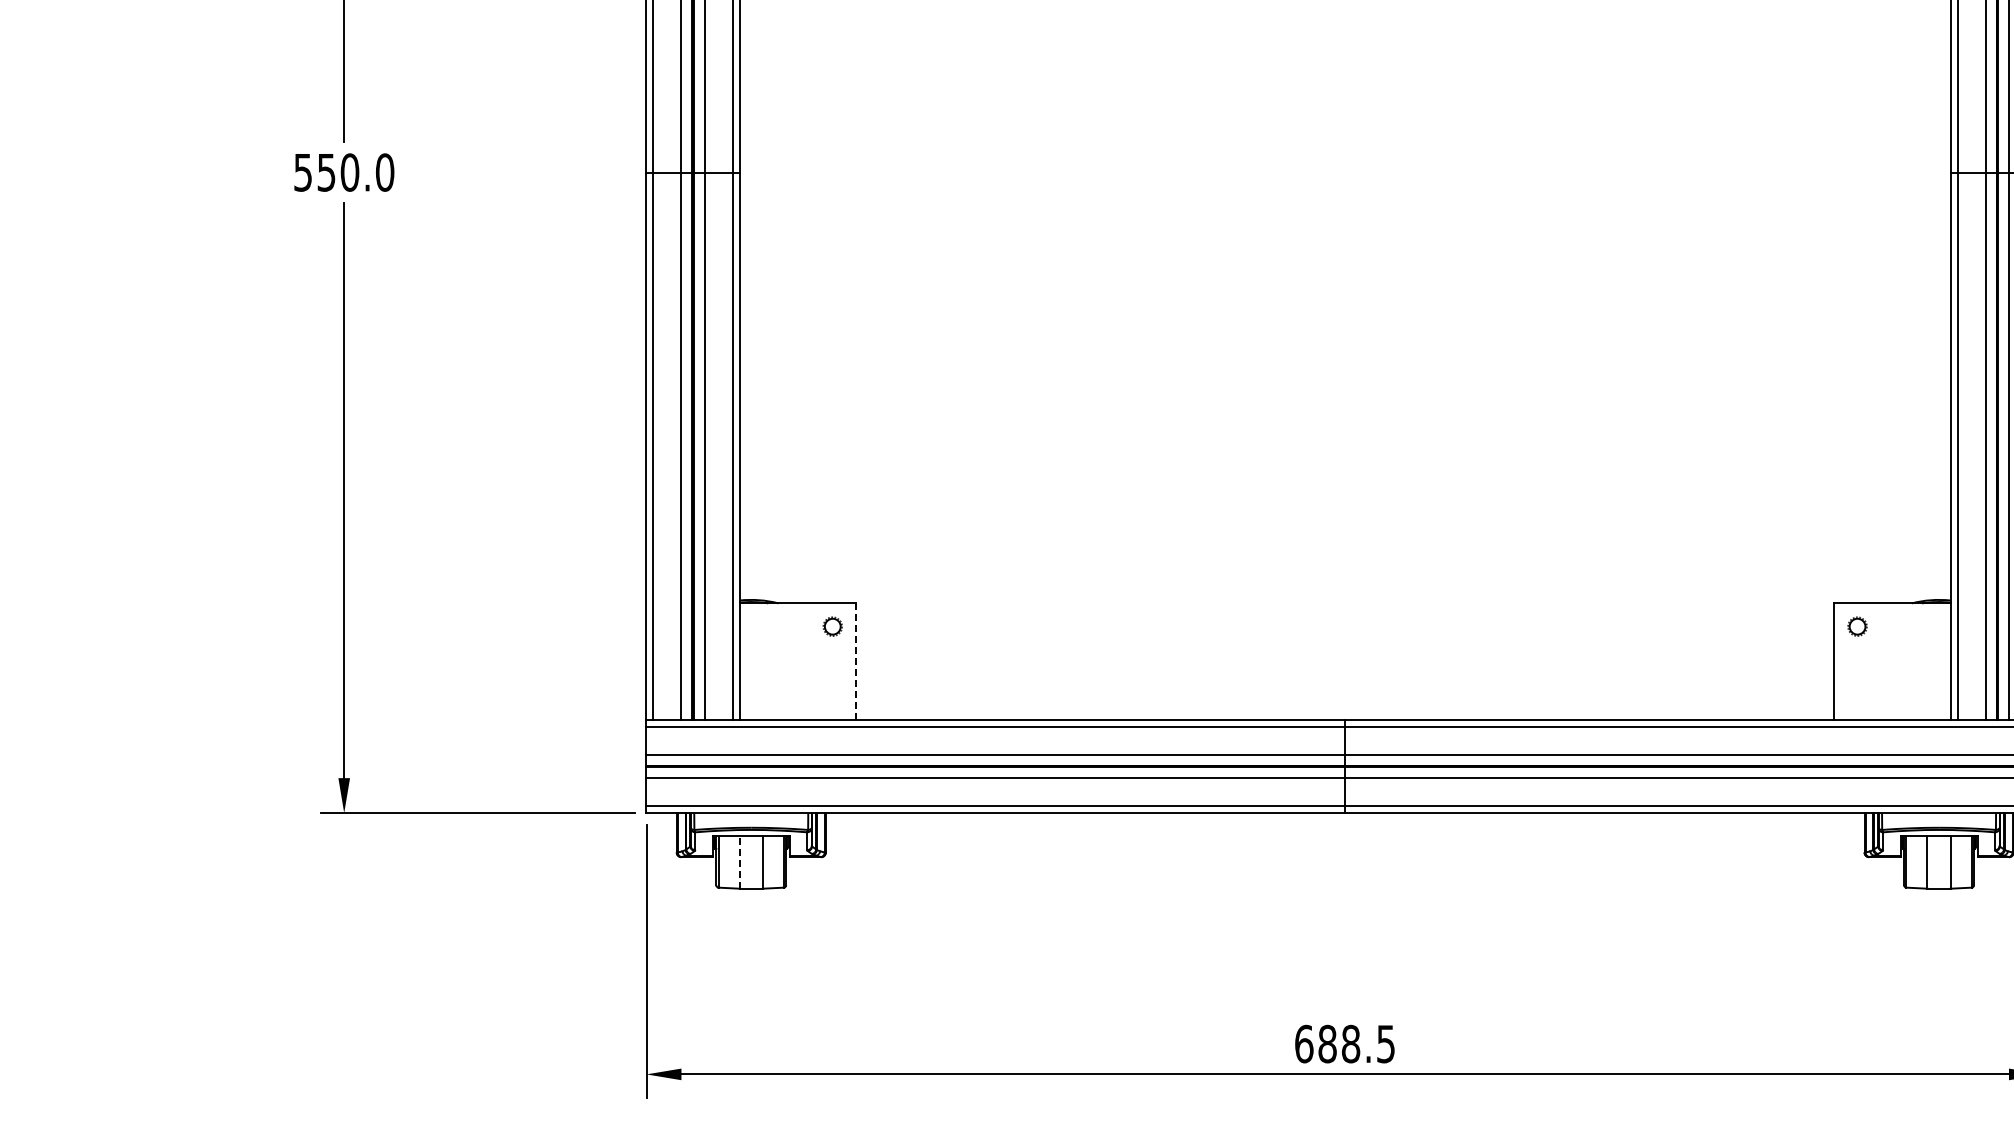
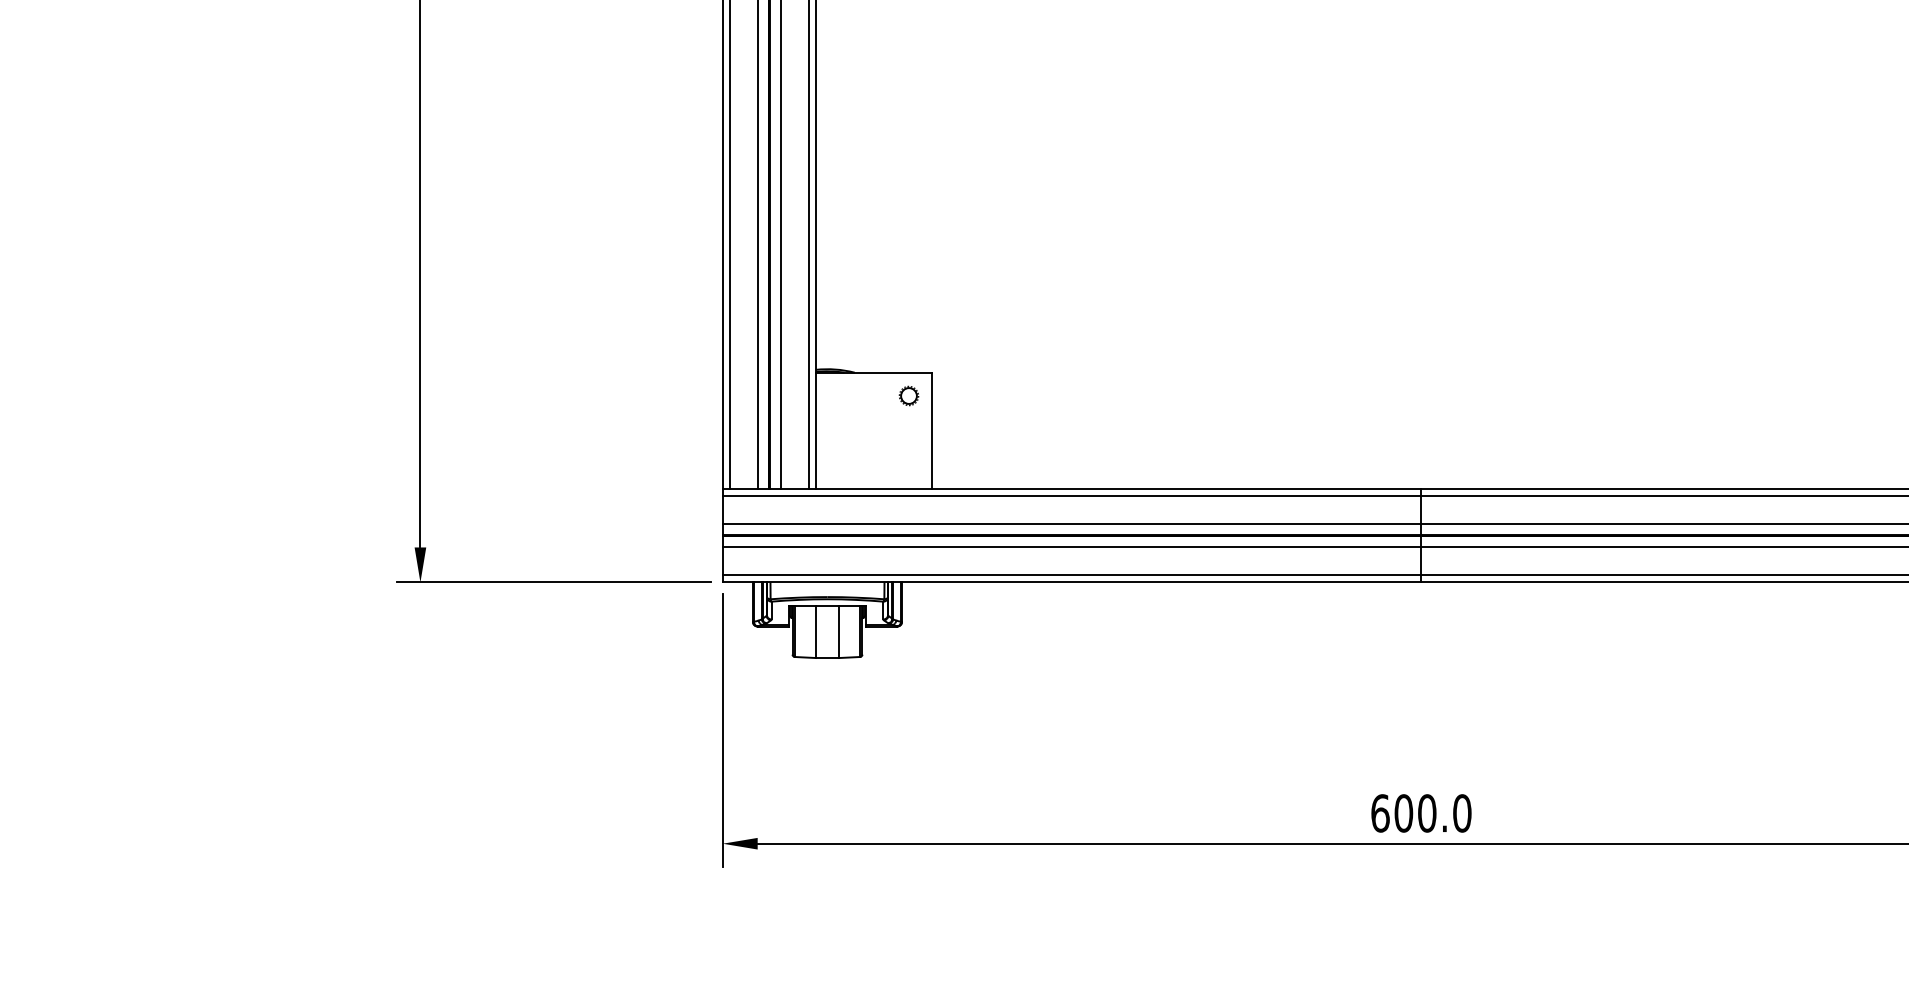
line: (856, 661) -> (932, 430), dashed -> solid
line: (739, 862) -> (815, 631), dashed -> solid
text: (1356, 1043) -> (1432, 812), 688.5 -> 600.0

